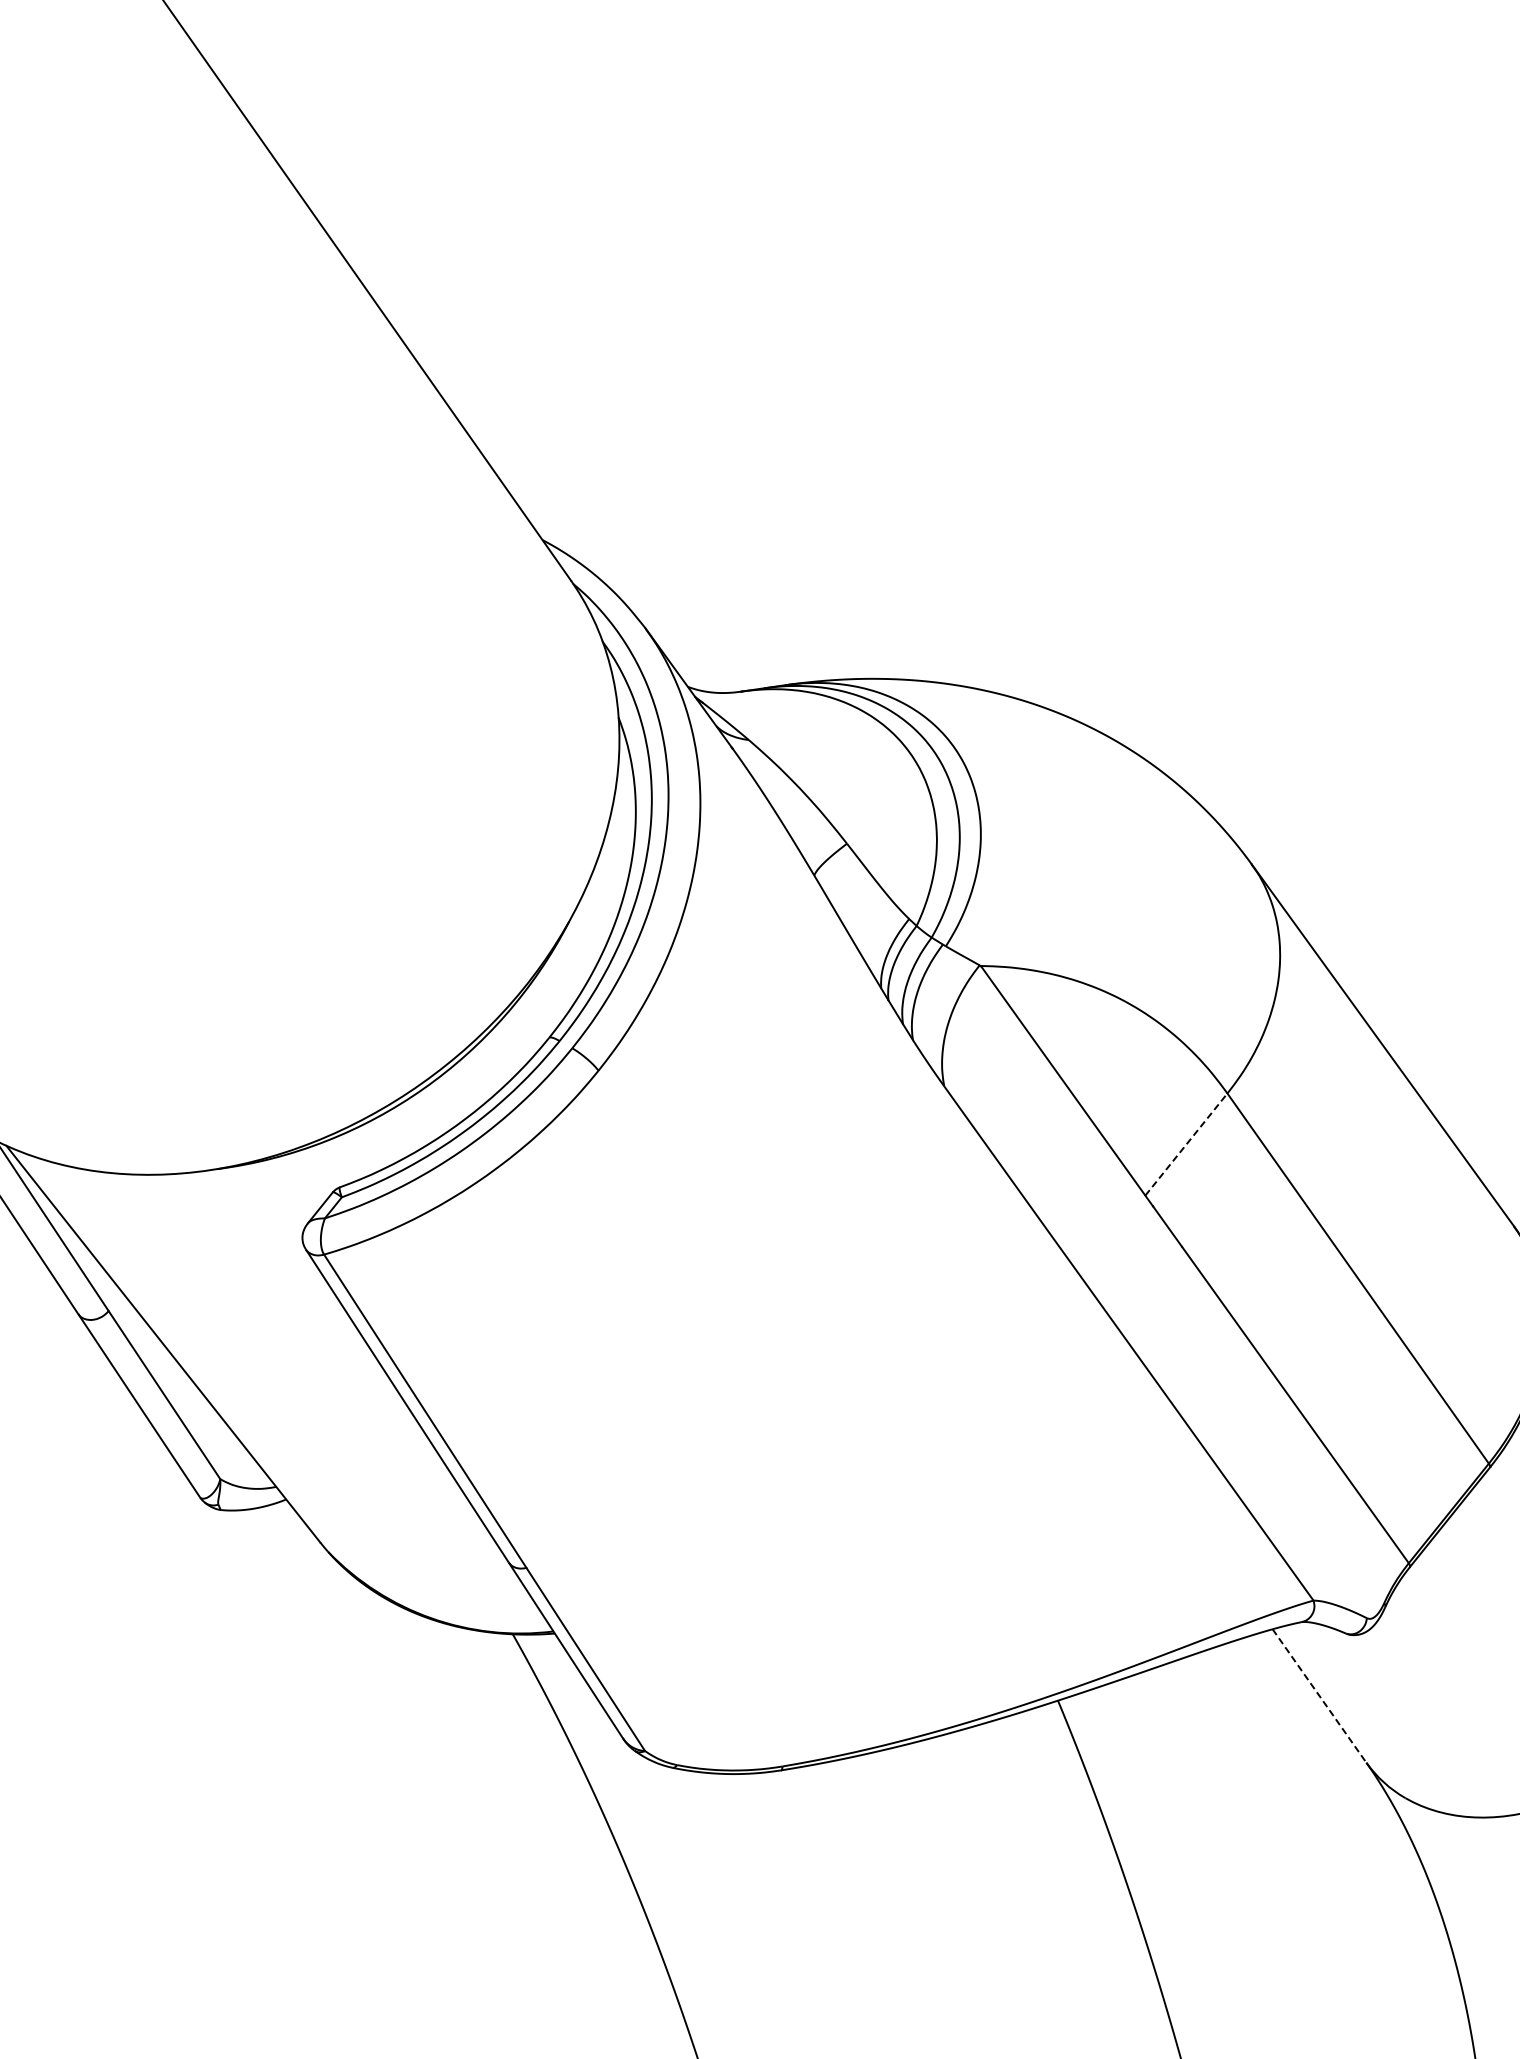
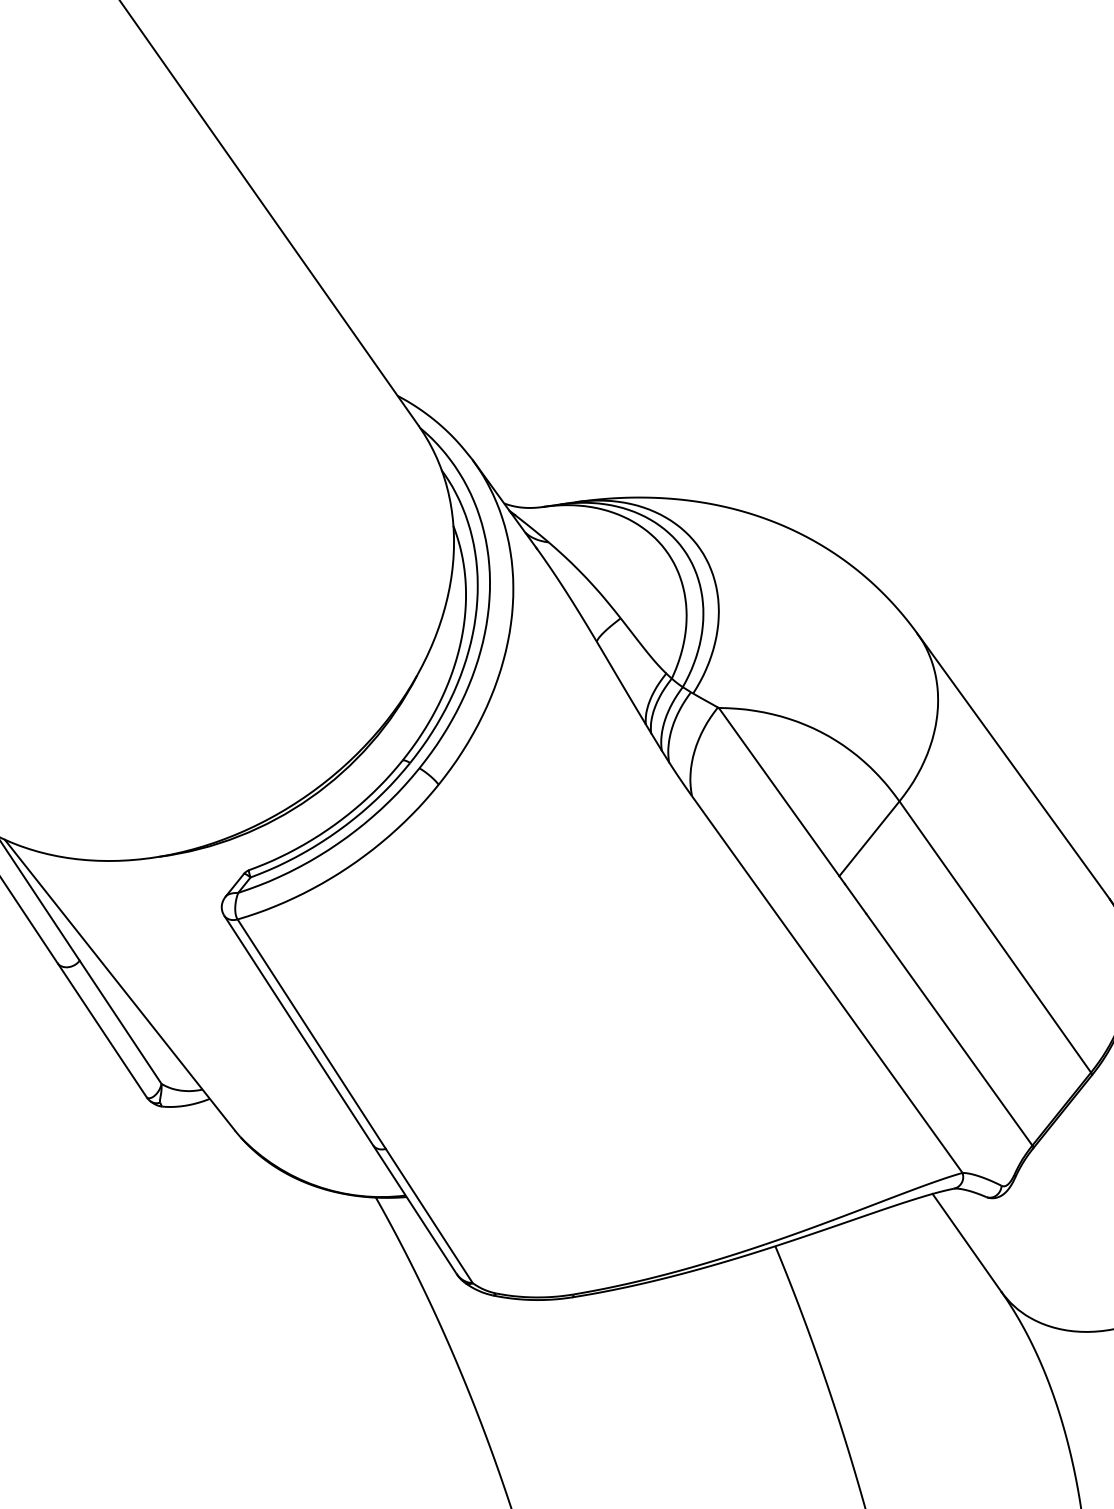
line: (1186, 1144) -> (869, 838), dashed -> solid
line: (1319, 1695) -> (966, 1242), dashed -> solid

